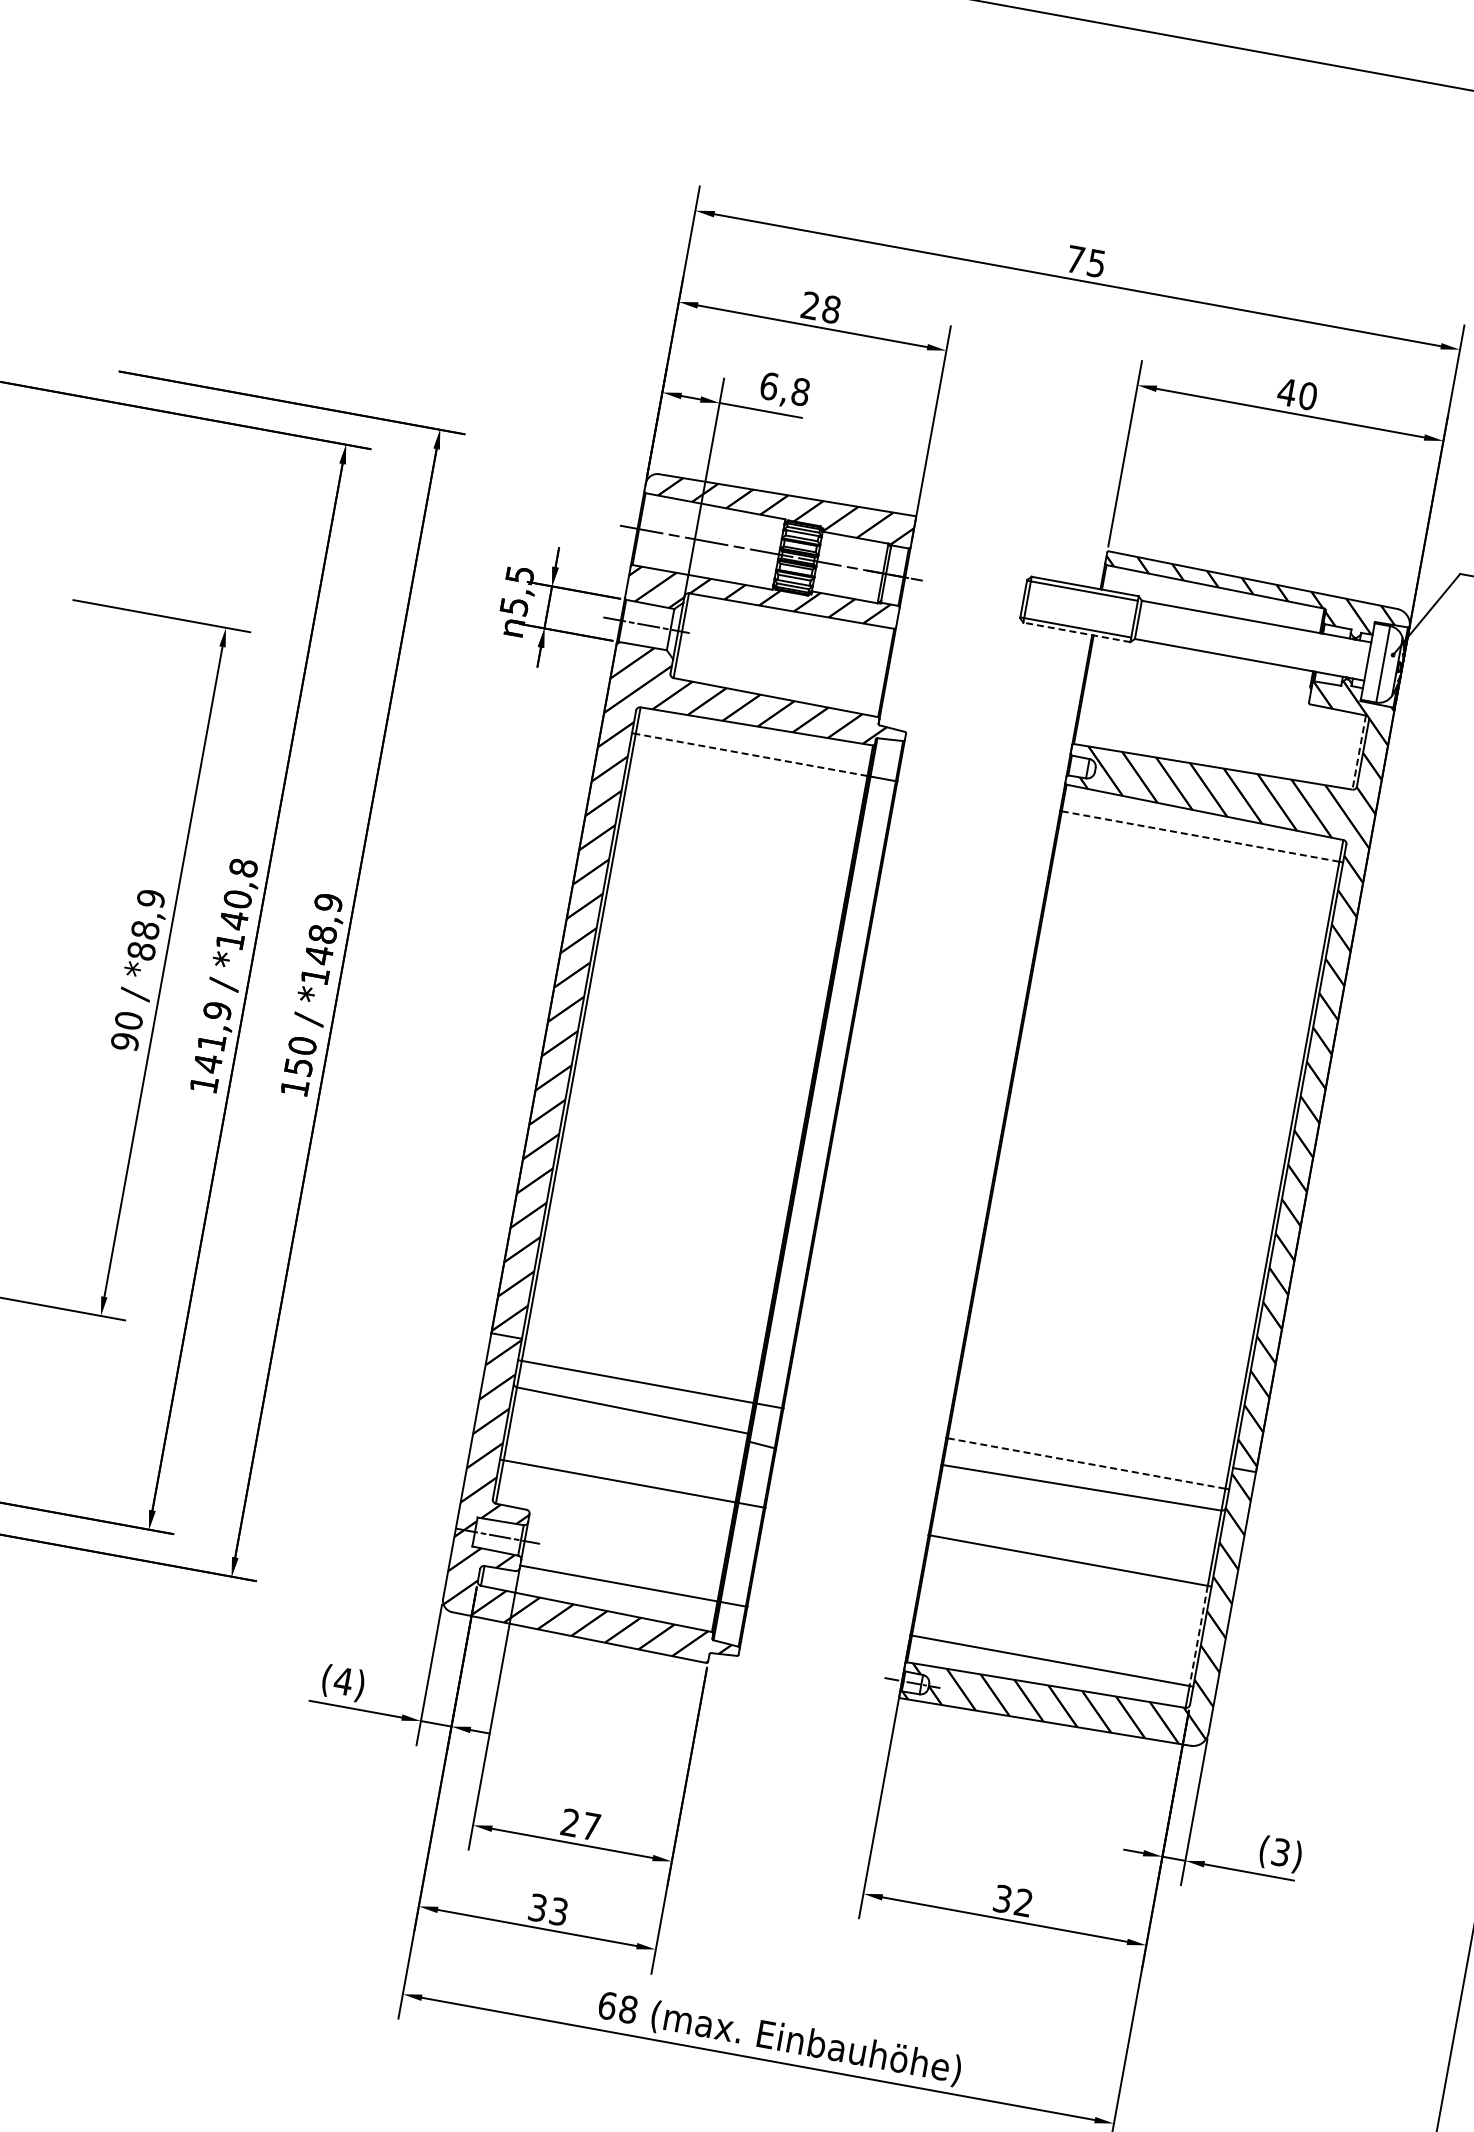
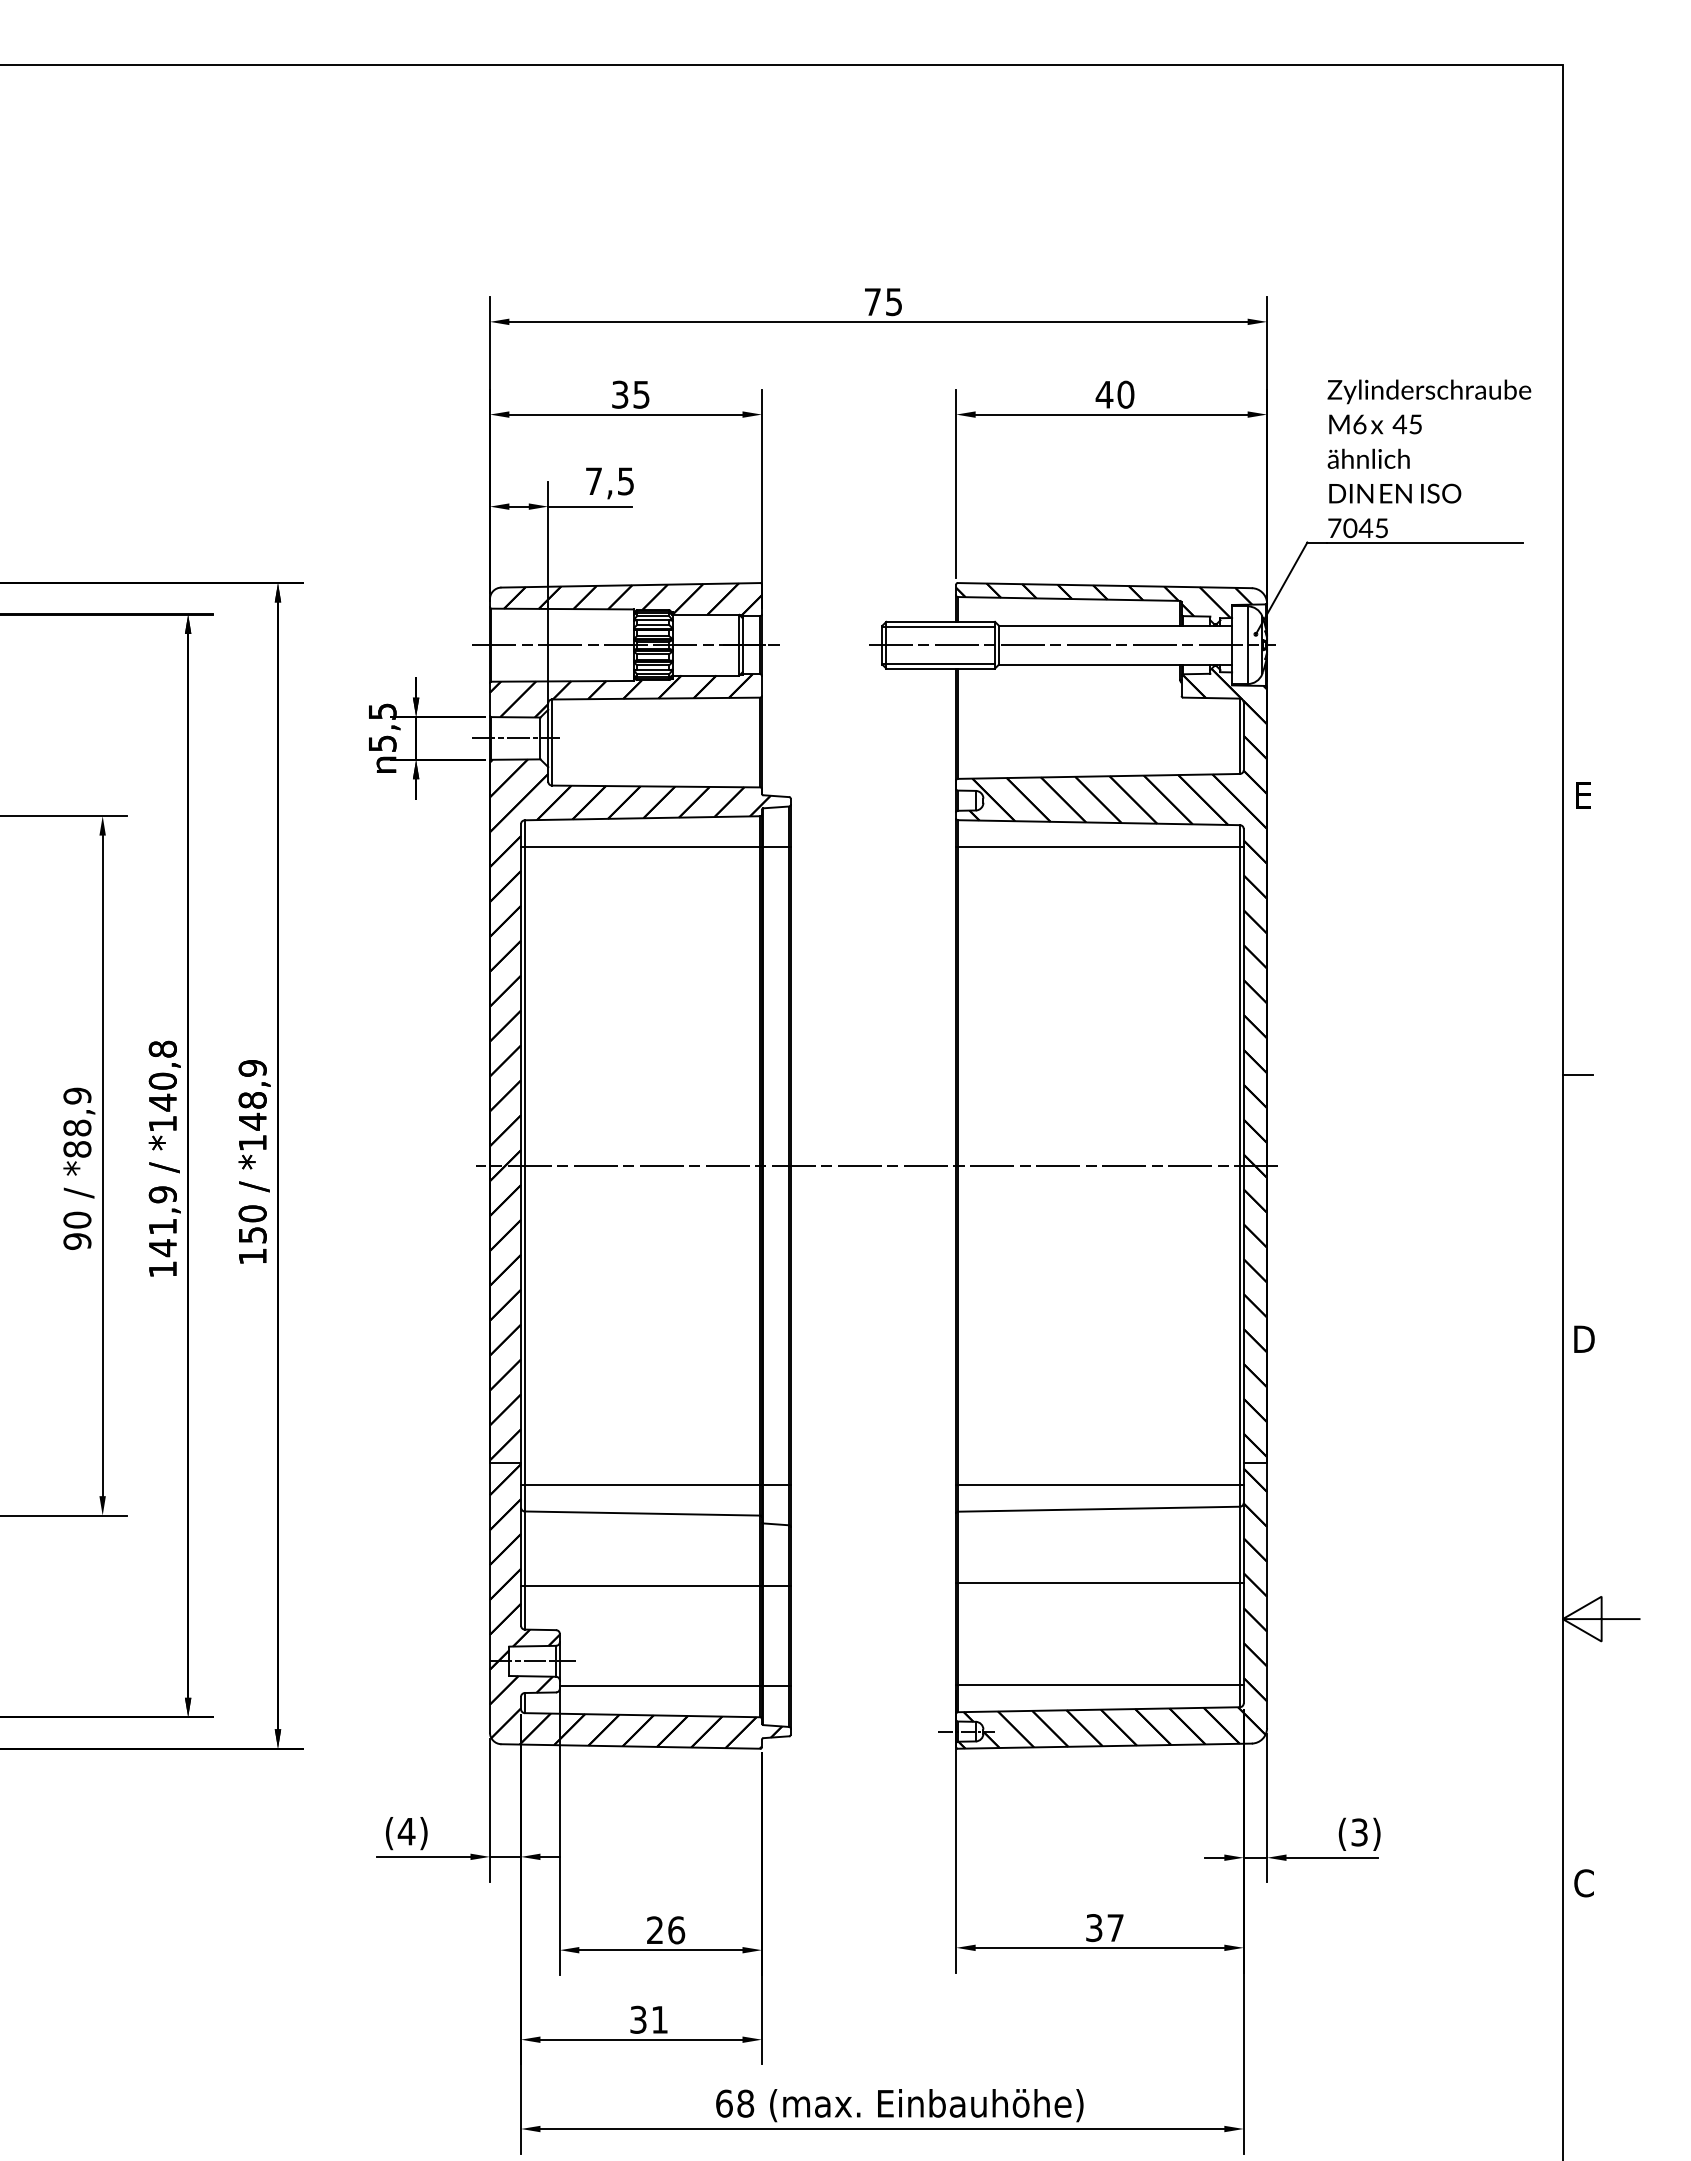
text: (820, 307) -> (630, 394), 28 -> 35
text: (784, 389) -> (609, 481), 6,8 -> 7,5
line: (1076, 632) -> (940, 668), dashed -> solid
line: (1209, 633) -> (1071, 645), added
line: (1358, 752) -> (1239, 736), dashed -> solid
line: (751, 755) -> (642, 847), dashed -> solid
line: (1201, 836) -> (1099, 847), dashed -> solid
line: (925, 1110) -> (877, 1165), added
line: (1087, 1463) -> (1099, 1484), dashed -> solid
line: (1198, 1636) -> (1239, 1634), dashed -> solid
text: (591, 1826) -> (676, 1930), 27 -> 26
text: (1023, 1902) -> (1115, 1927), 32 -> 37
text: (558, 1911) -> (659, 2019), 33 -> 31

